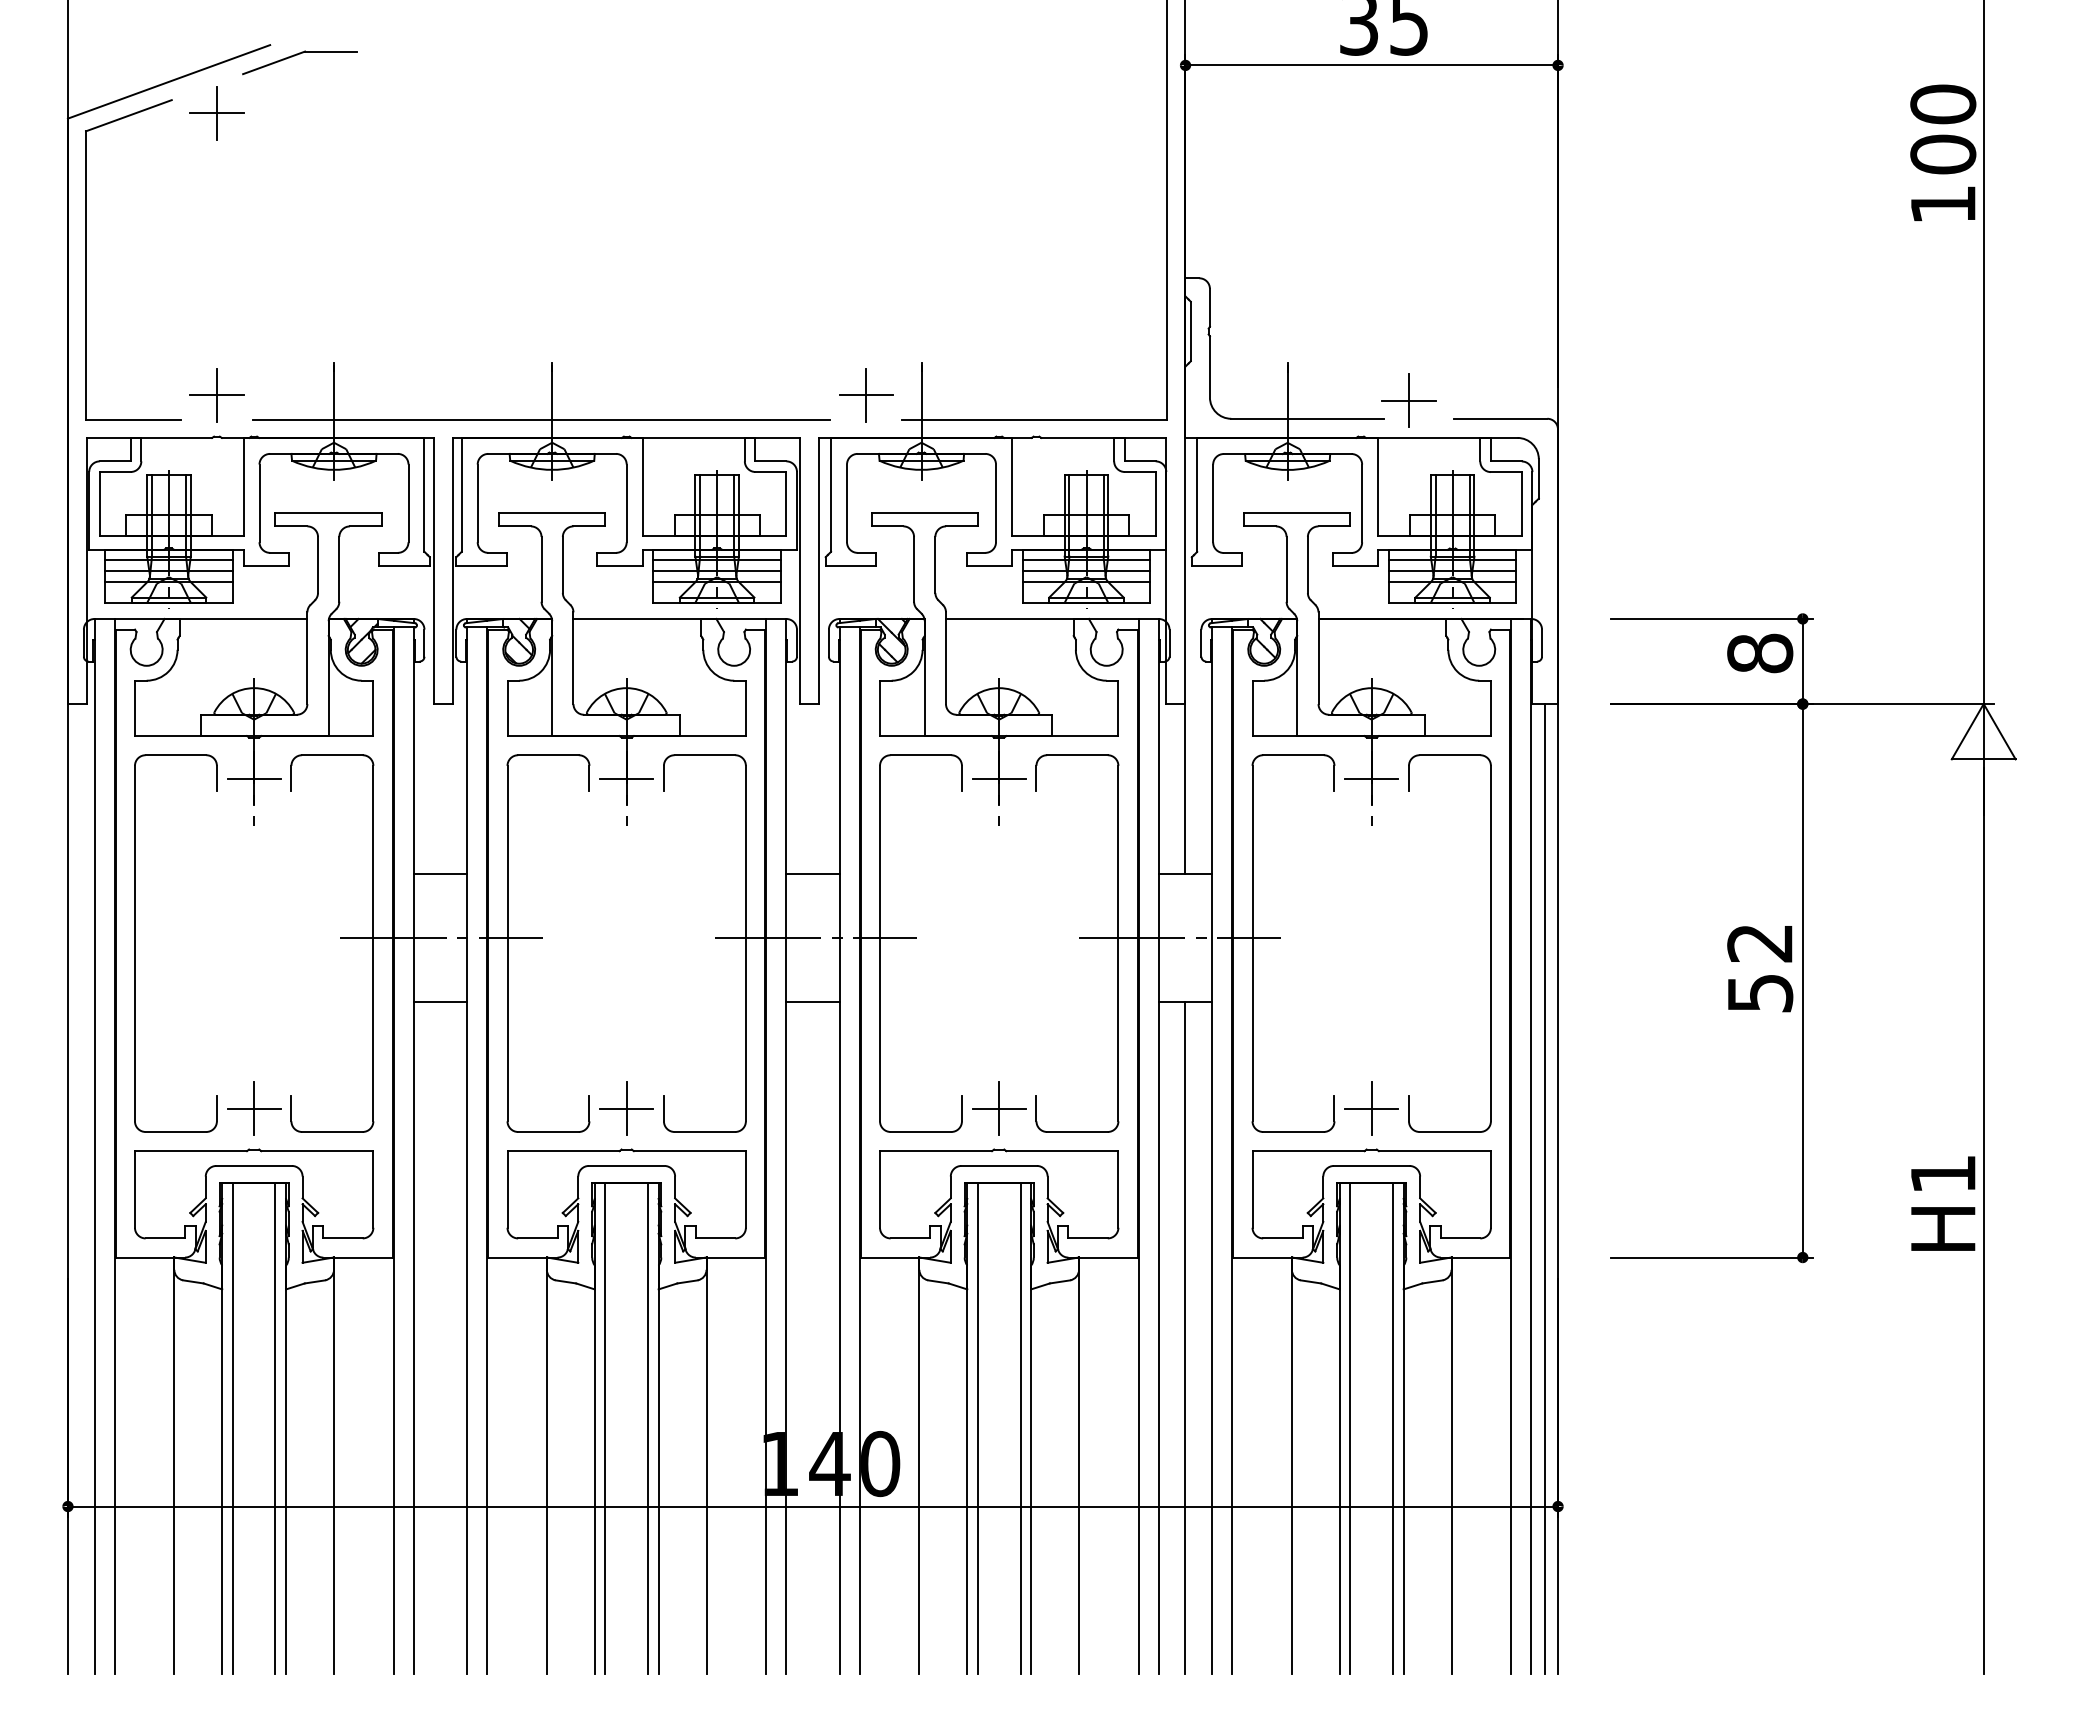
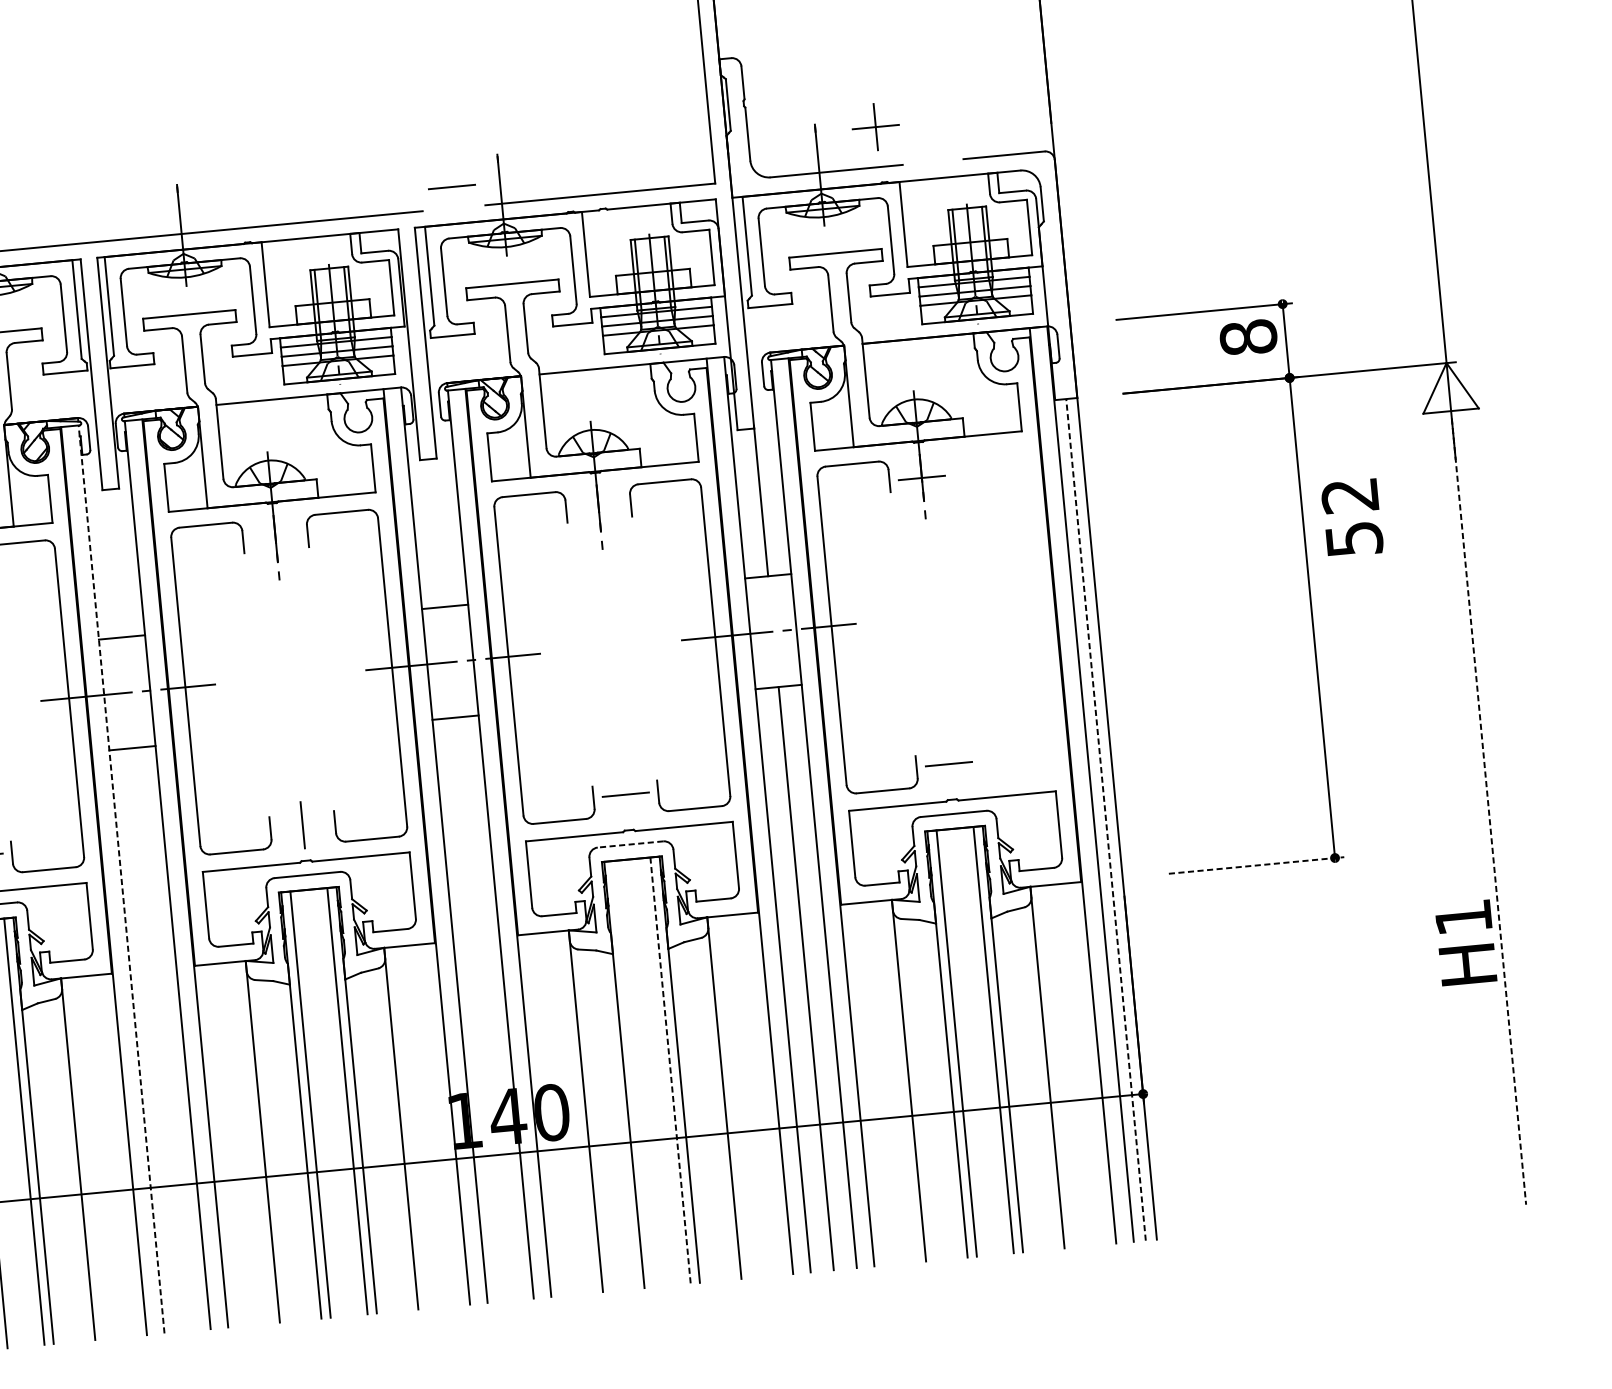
line: (866, 394) -> (452, 186), removed
part: (1408, 400) -> (875, 126), moved
line: (626, 778) -> (275, 538), removed
line: (998, 778) -> (598, 508), removed
part: (1490, 943) -> (1038, 611), removed
text: (1760, 969) -> (1352, 518), moved
line: (626, 1108) -> (302, 825), removed
line: (999, 1108) -> (626, 794), removed
line: (1371, 1108) -> (948, 764), removed
line: (413, 1150) -> (121, 879), solid -> dashed
line: (999, 1165) -> (630, 844), solid -> dashed
line: (1545, 1188) -> (1106, 819), solid -> dashed
text: (1943, 1203) -> (1466, 942), moved
line: (1983, 1221) -> (1488, 811), solid -> dashed
line: (1712, 1257) -> (1256, 865), solid -> dashed
line: (977, 1428) -> (633, 1073), removed
line: (1020, 1428) -> (670, 1070), solid -> dashed

